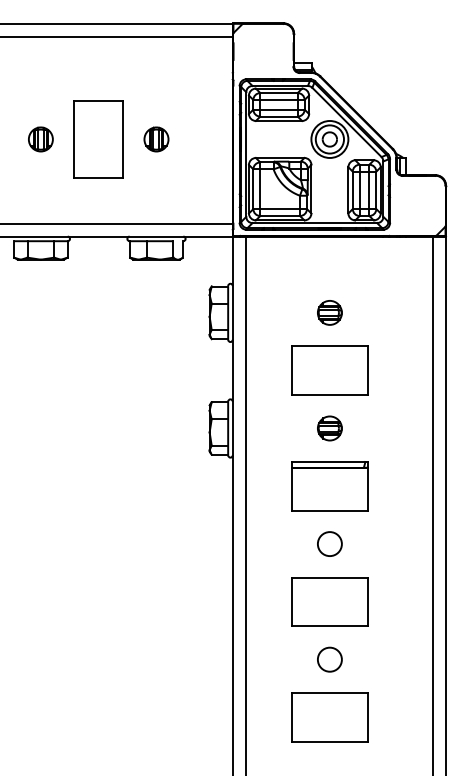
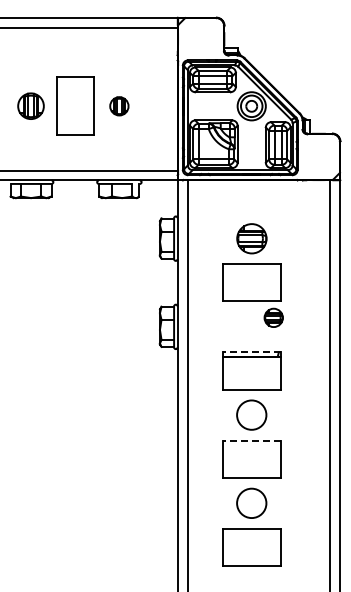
part: (41, 139) -> (31, 106), size x1.4
part: (329, 312) -> (251, 238), size x1.6
part: (329, 427) -> (273, 317), moved
line: (329, 462) -> (251, 352), solid -> dashed
circle: (329, 543) -> (251, 414), size x1.6
line: (329, 577) -> (251, 440), solid -> dashed
circle: (329, 659) -> (251, 503), size x1.6

